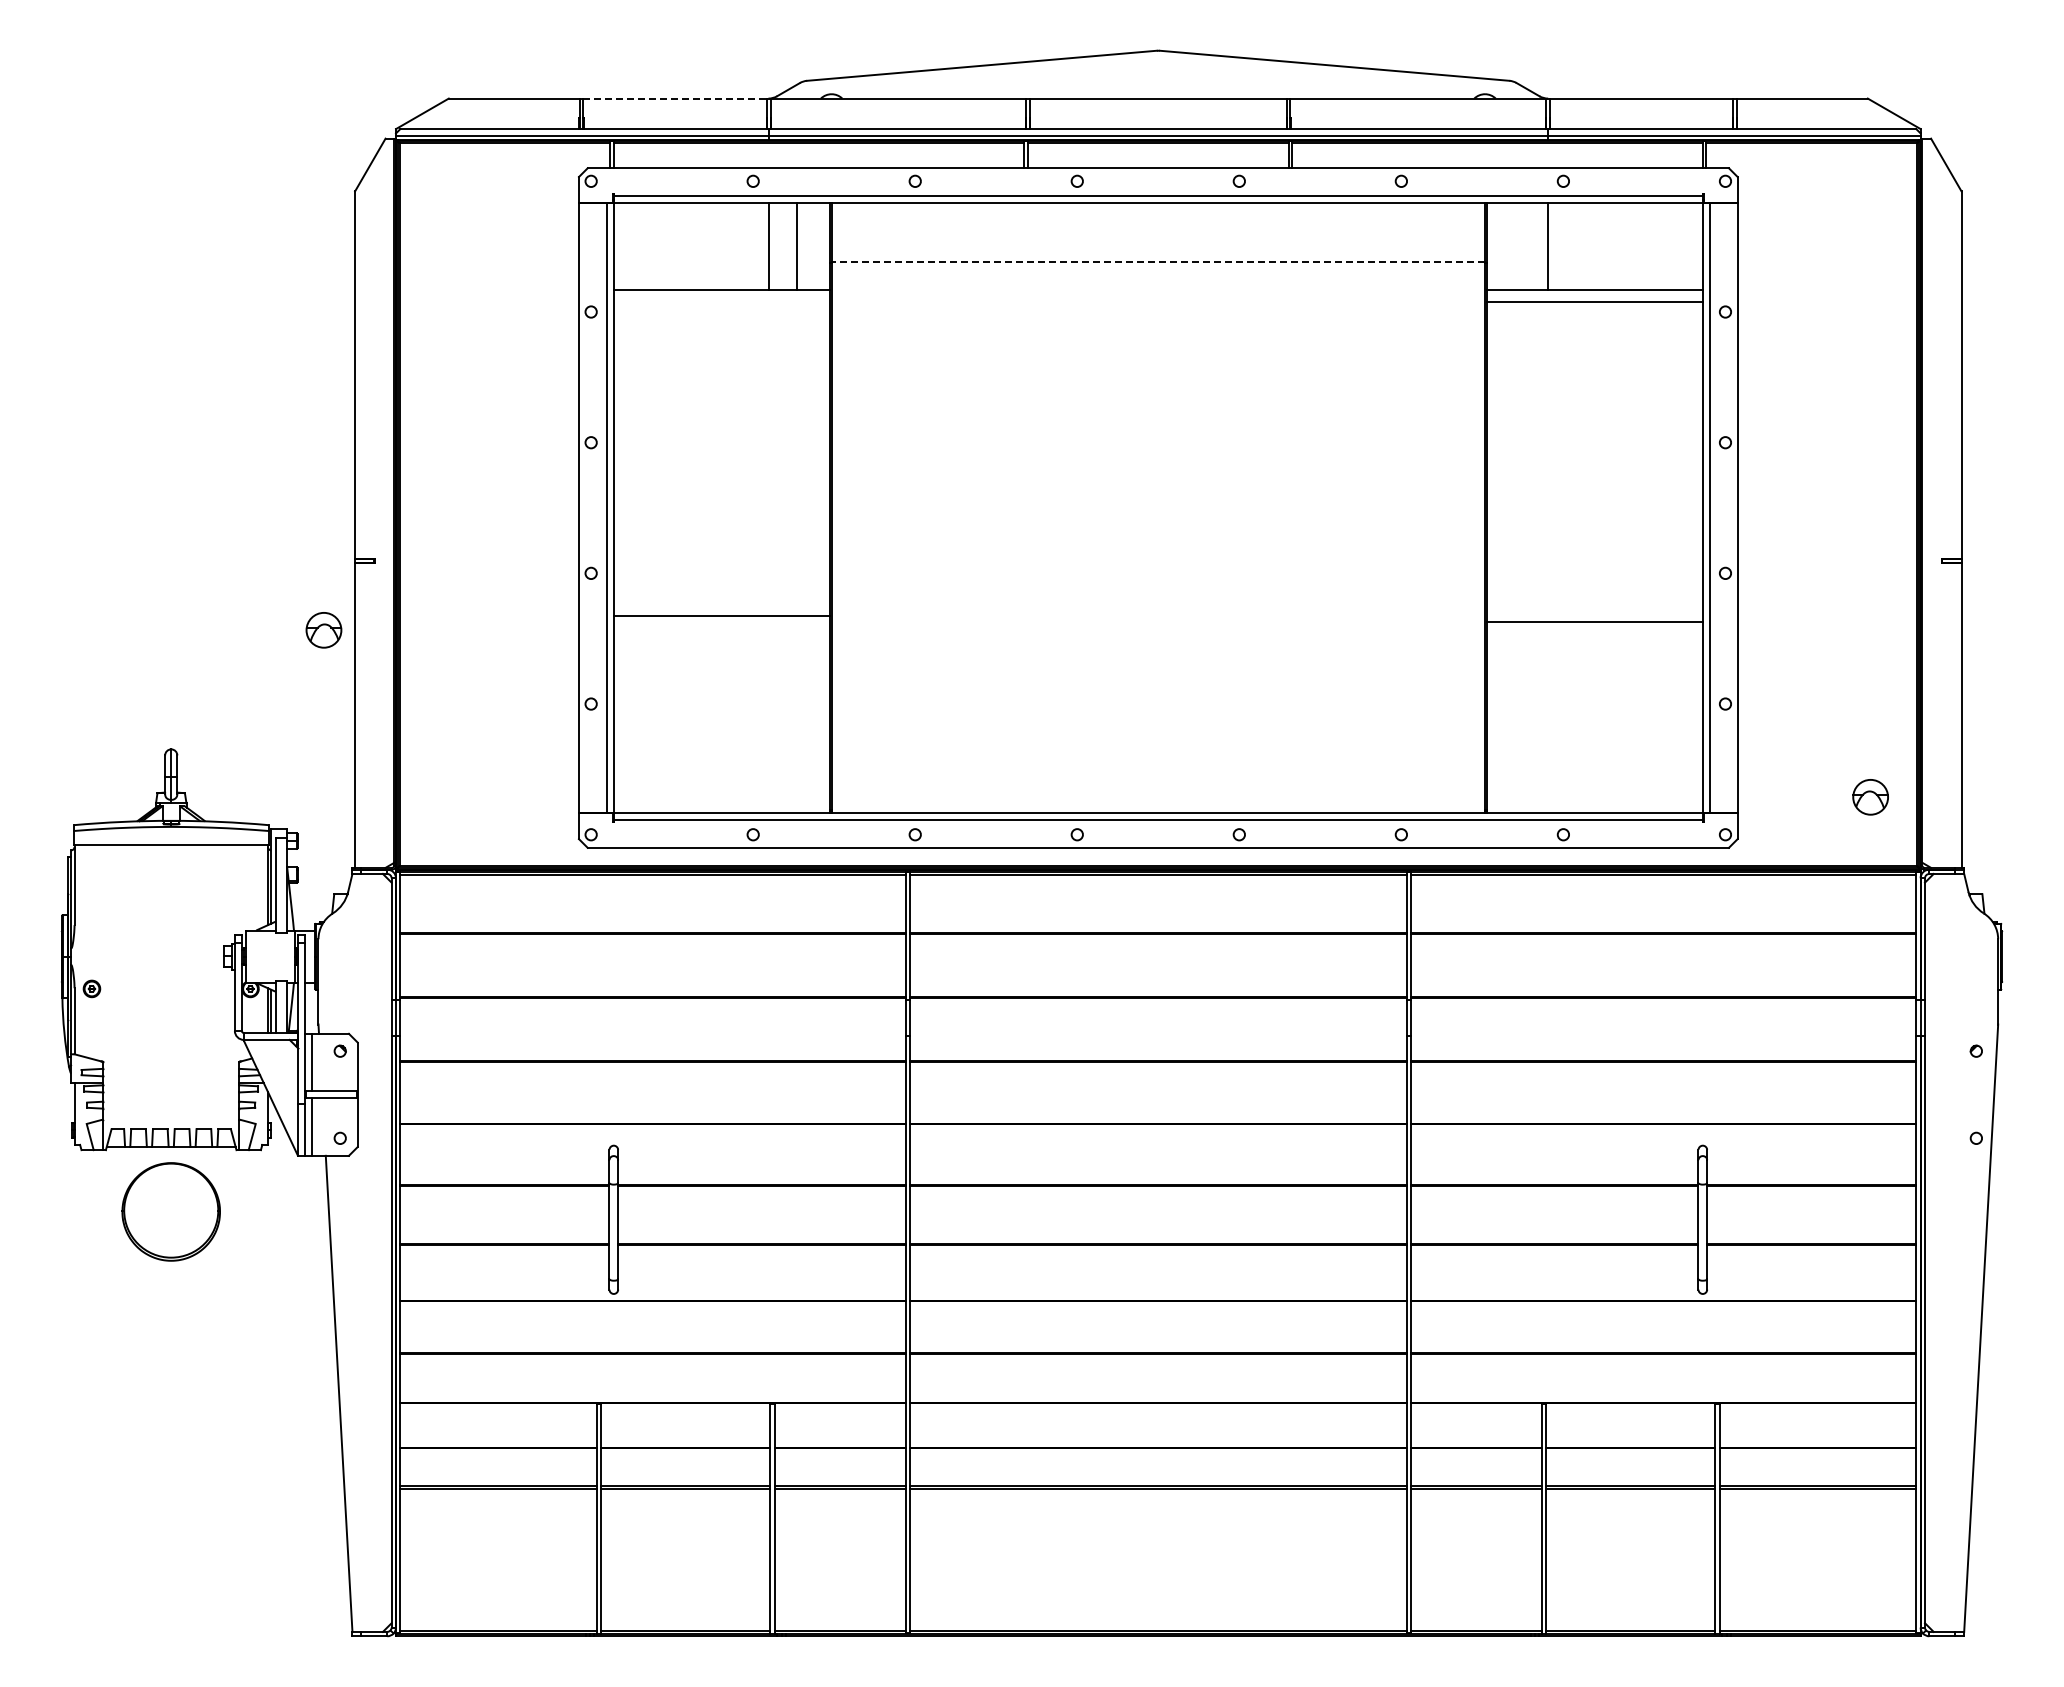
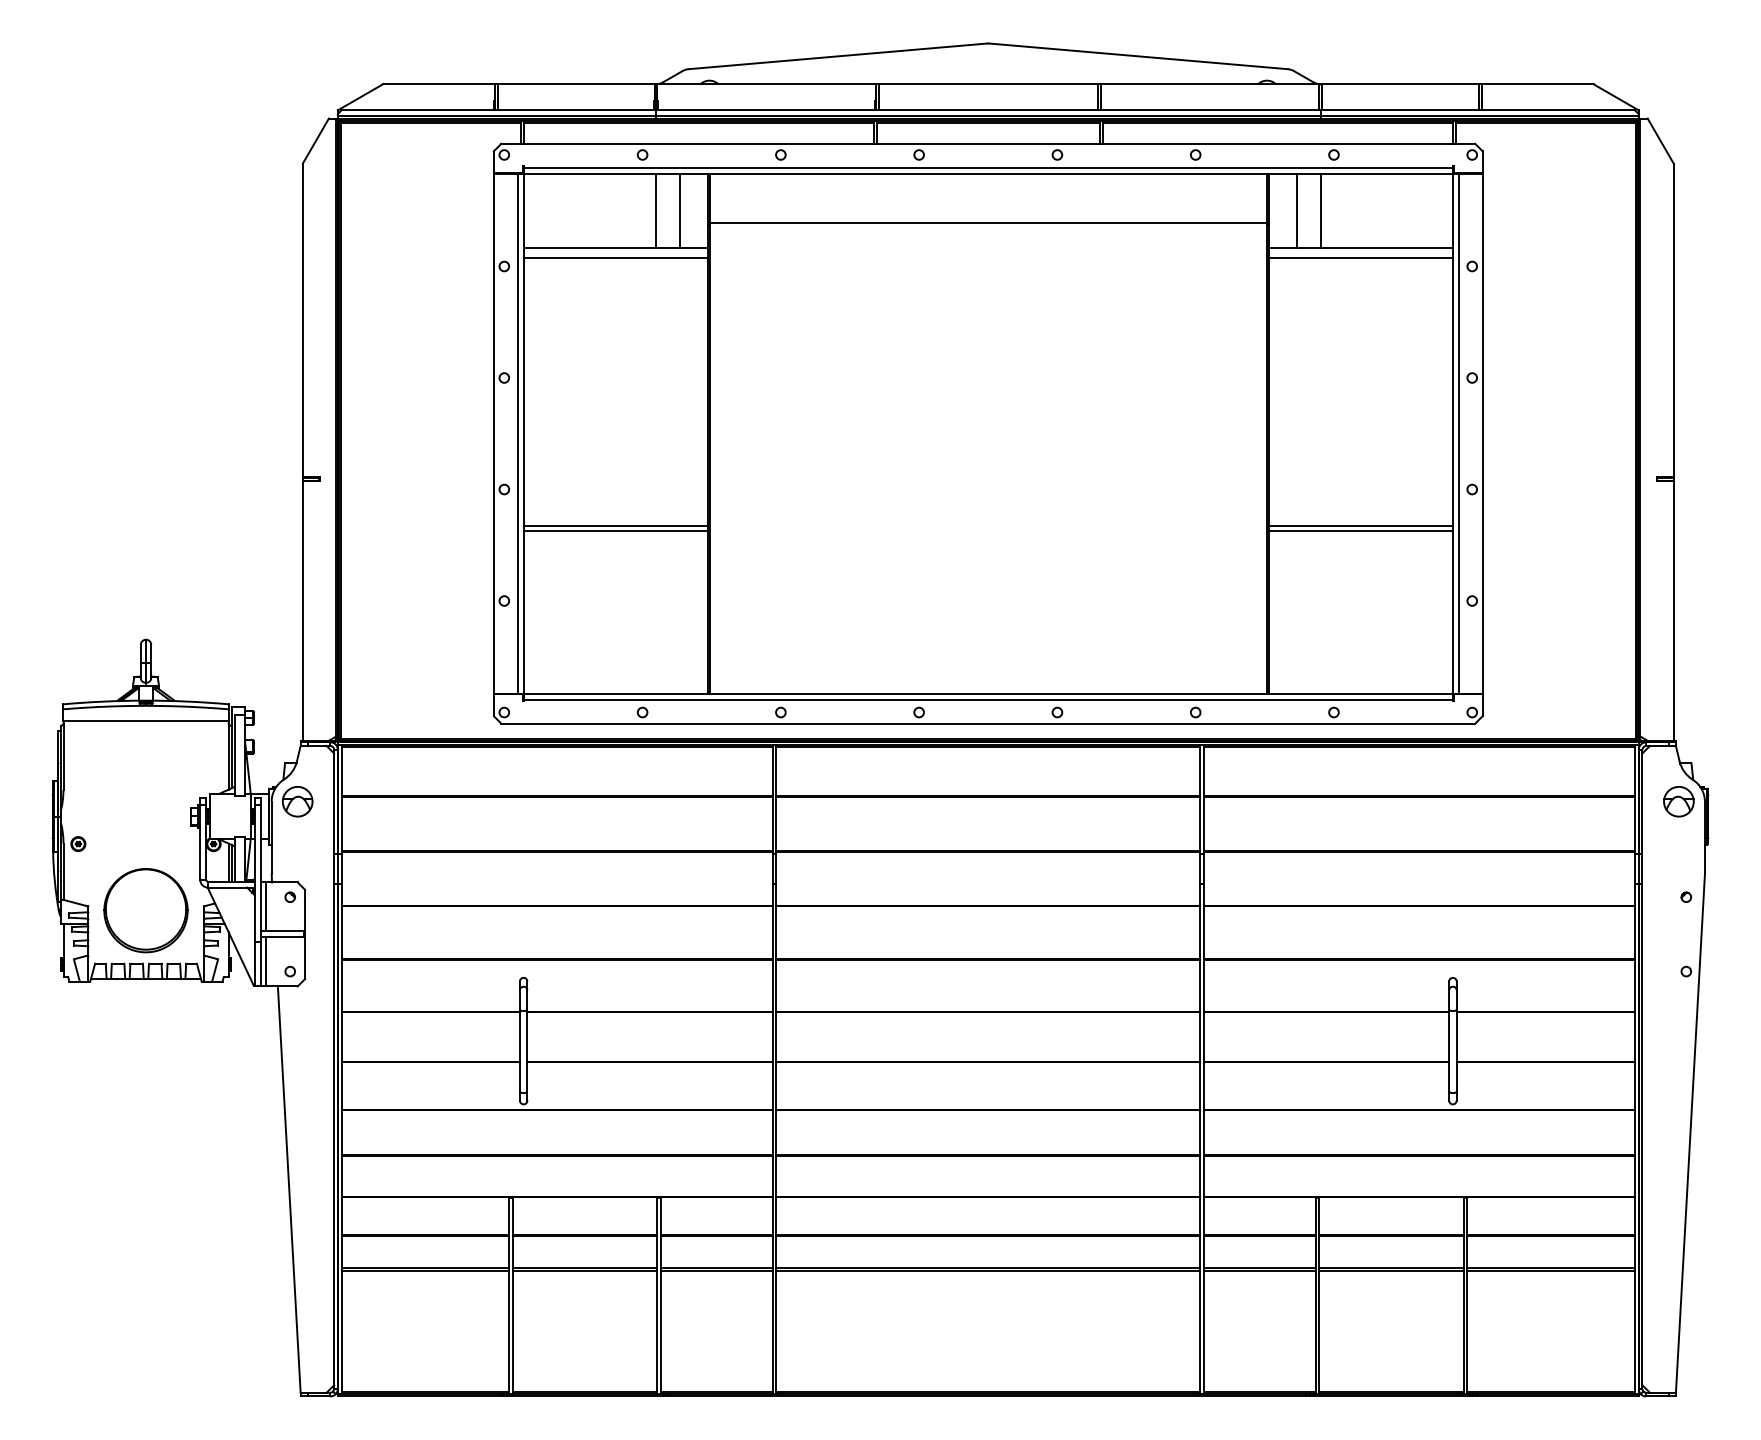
line: (675, 98) -> (576, 84), dashed -> solid
line: (1519, 246) -> (1296, 210), added
line: (1158, 261) -> (988, 223), dashed -> solid
line: (721, 301) -> (615, 257), added
line: (1594, 615) -> (1360, 525), added
line: (721, 621) -> (615, 530), added
part: (323, 630) -> (297, 801), moved
part: (1870, 797) -> (1678, 801), moved
part: (170, 1211) -> (145, 910), moved

